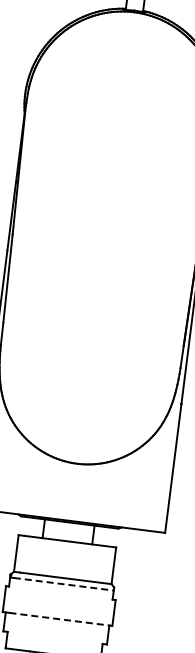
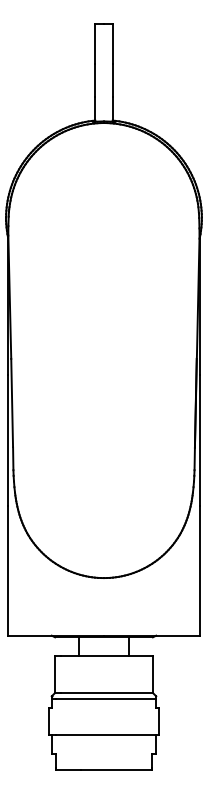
line: (64, 584) -> (106, 699), dashed -> solid
line: (61, 619) -> (107, 734), dashed -> solid

